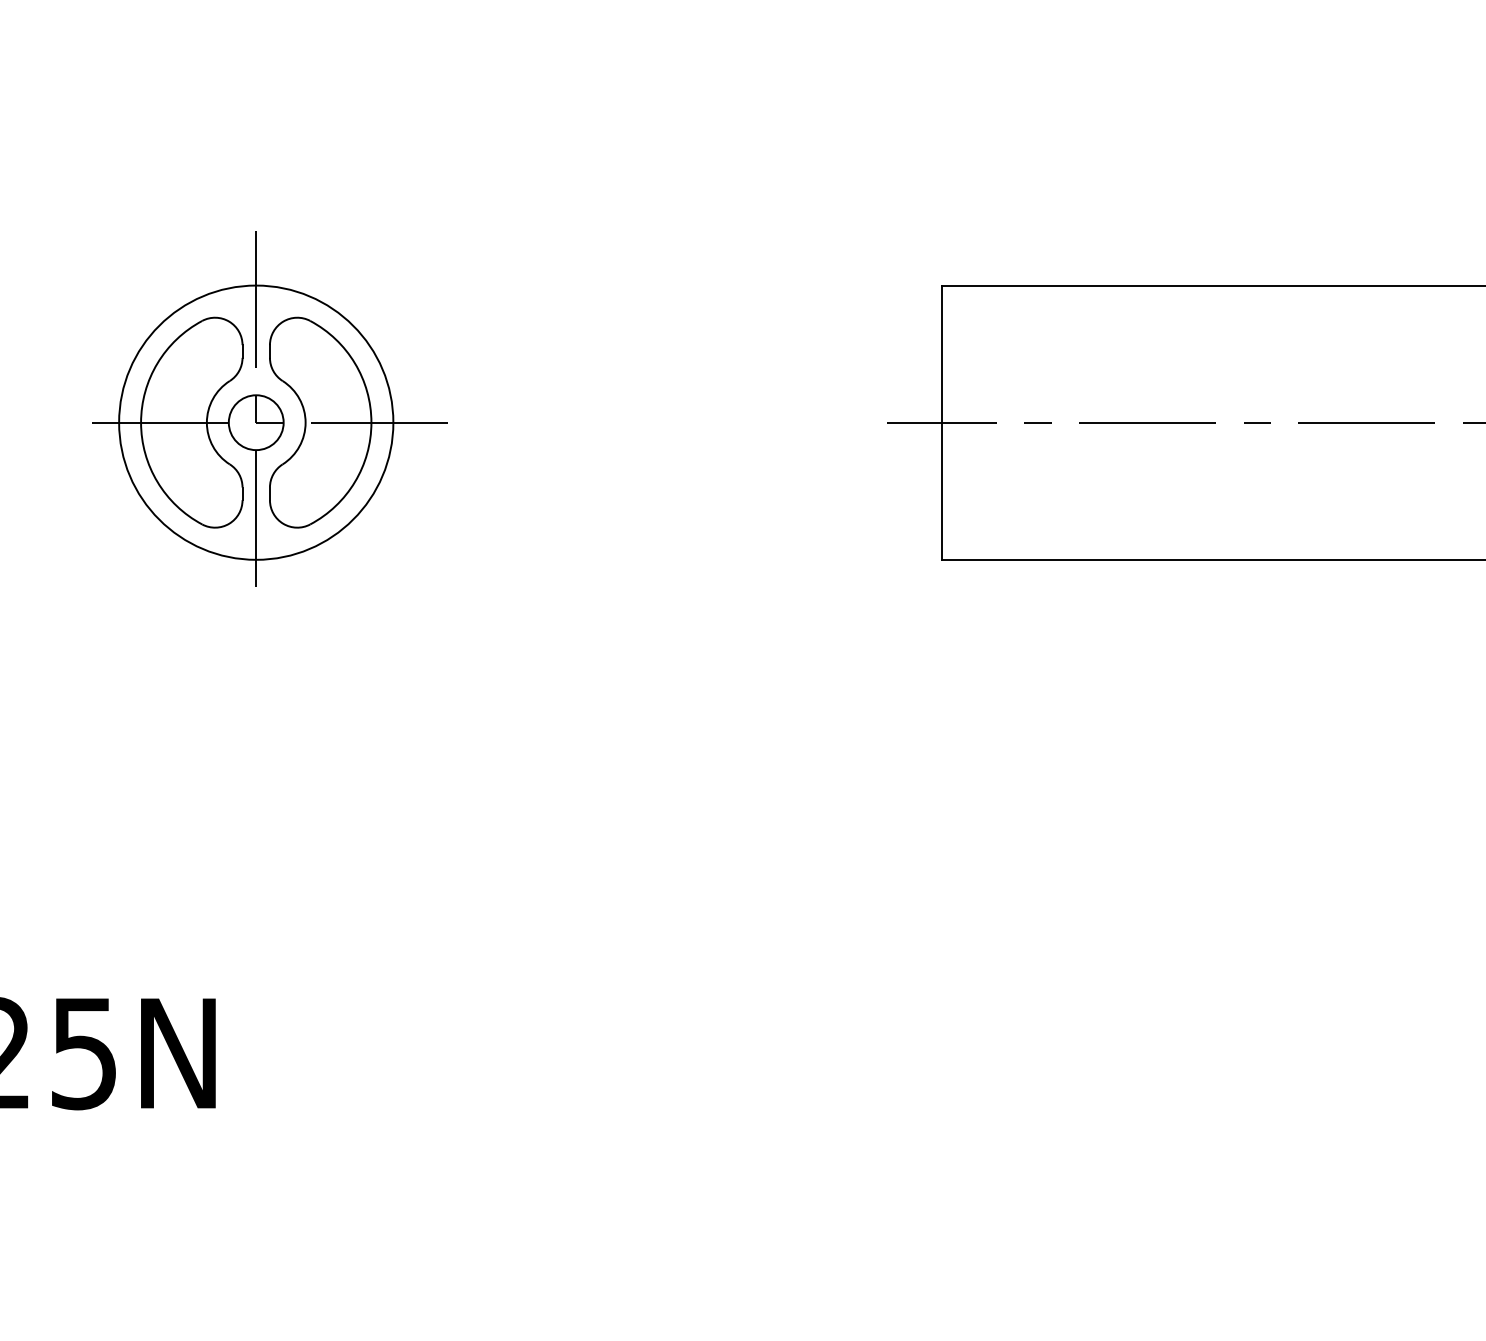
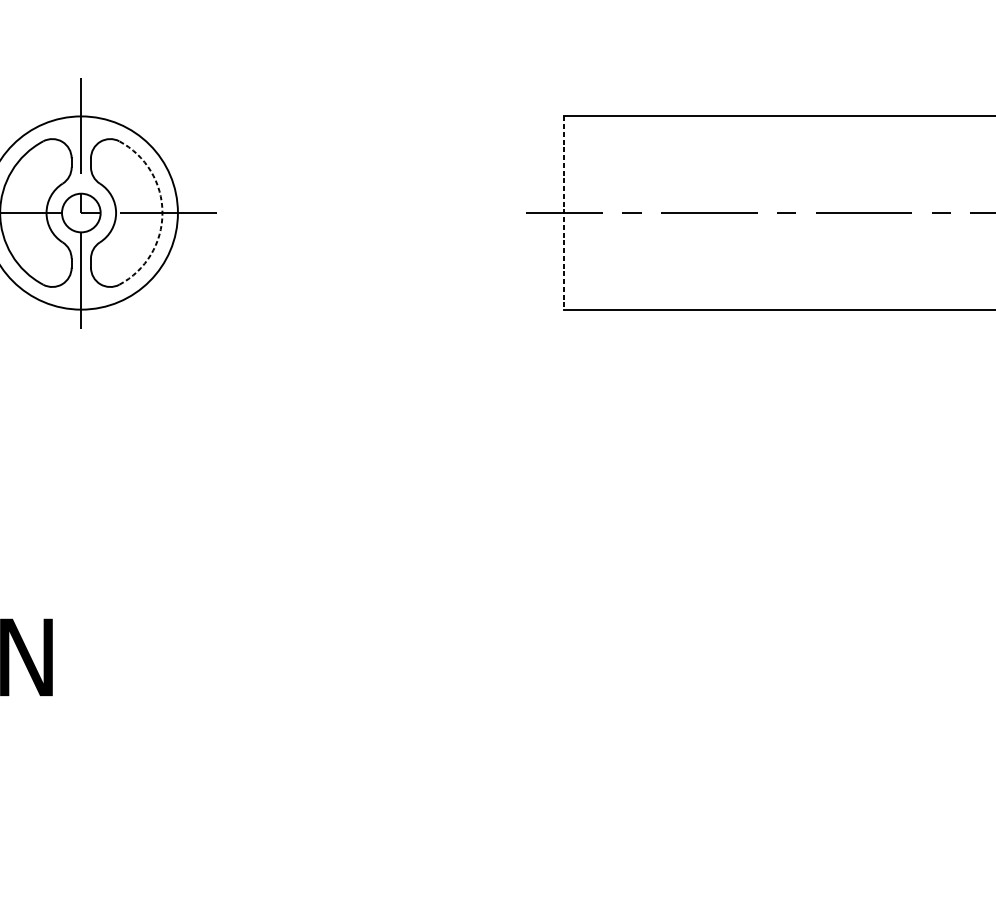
arc: (371, 422) -> (162, 212), solid -> dashed
line: (941, 423) -> (564, 213), solid -> dashed

